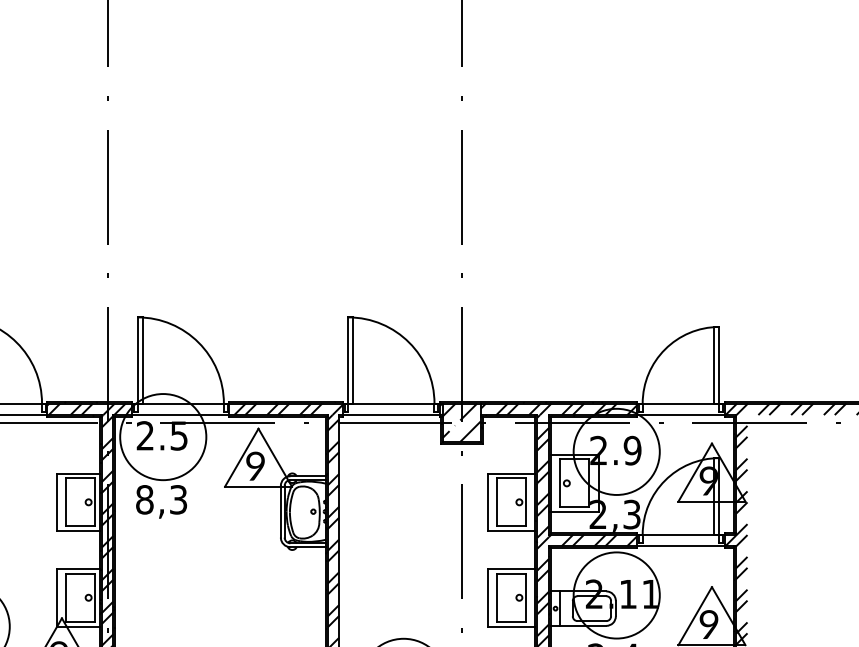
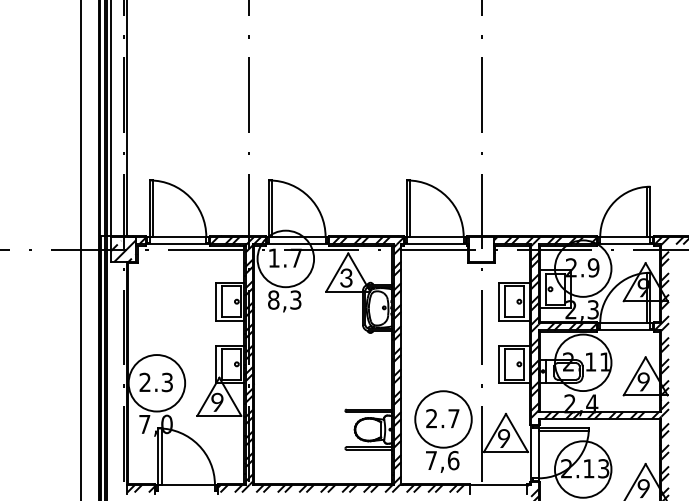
hatch: (461, 422) -> (481, 249), removed
text: (161, 434) -> (284, 257), 2.5 -> 1.7
text: (255, 466) -> (346, 278), 9 -> 3

